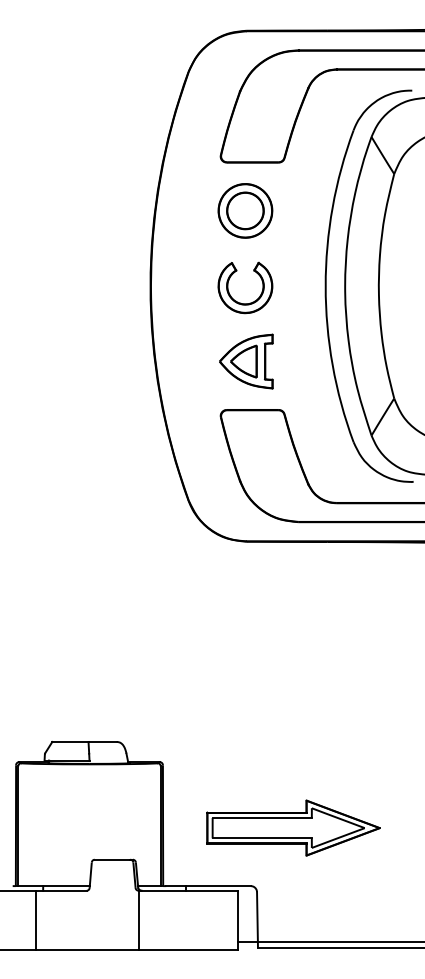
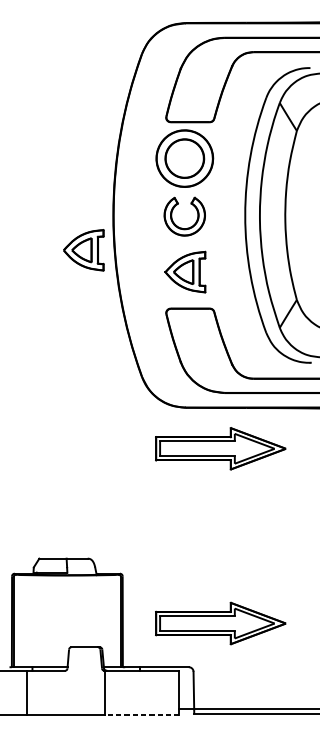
part: (245, 210) -> (184, 158), size x1.4
part: (111, 332) -> (83, 250), added
part: (293, 595) -> (221, 448), added
line: (188, 949) -> (141, 714), solid -> dashed

